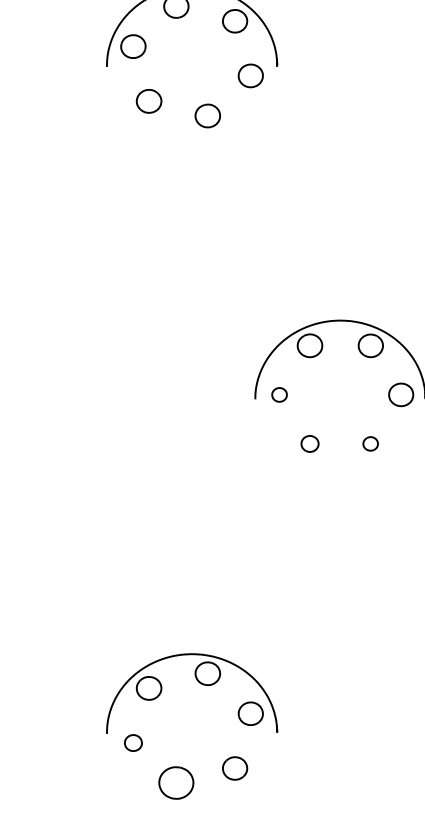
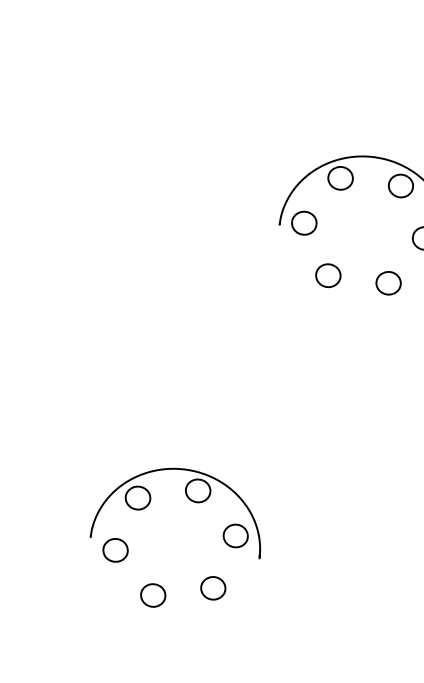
part: (279, 394) -> (304, 222), size x1.67
part: (309, 443) -> (327, 275), size x1.43
part: (370, 443) -> (388, 282), size x1.67
part: (133, 742) -> (115, 549), size x1.43
part: (176, 783) -> (153, 595), size x0.71

